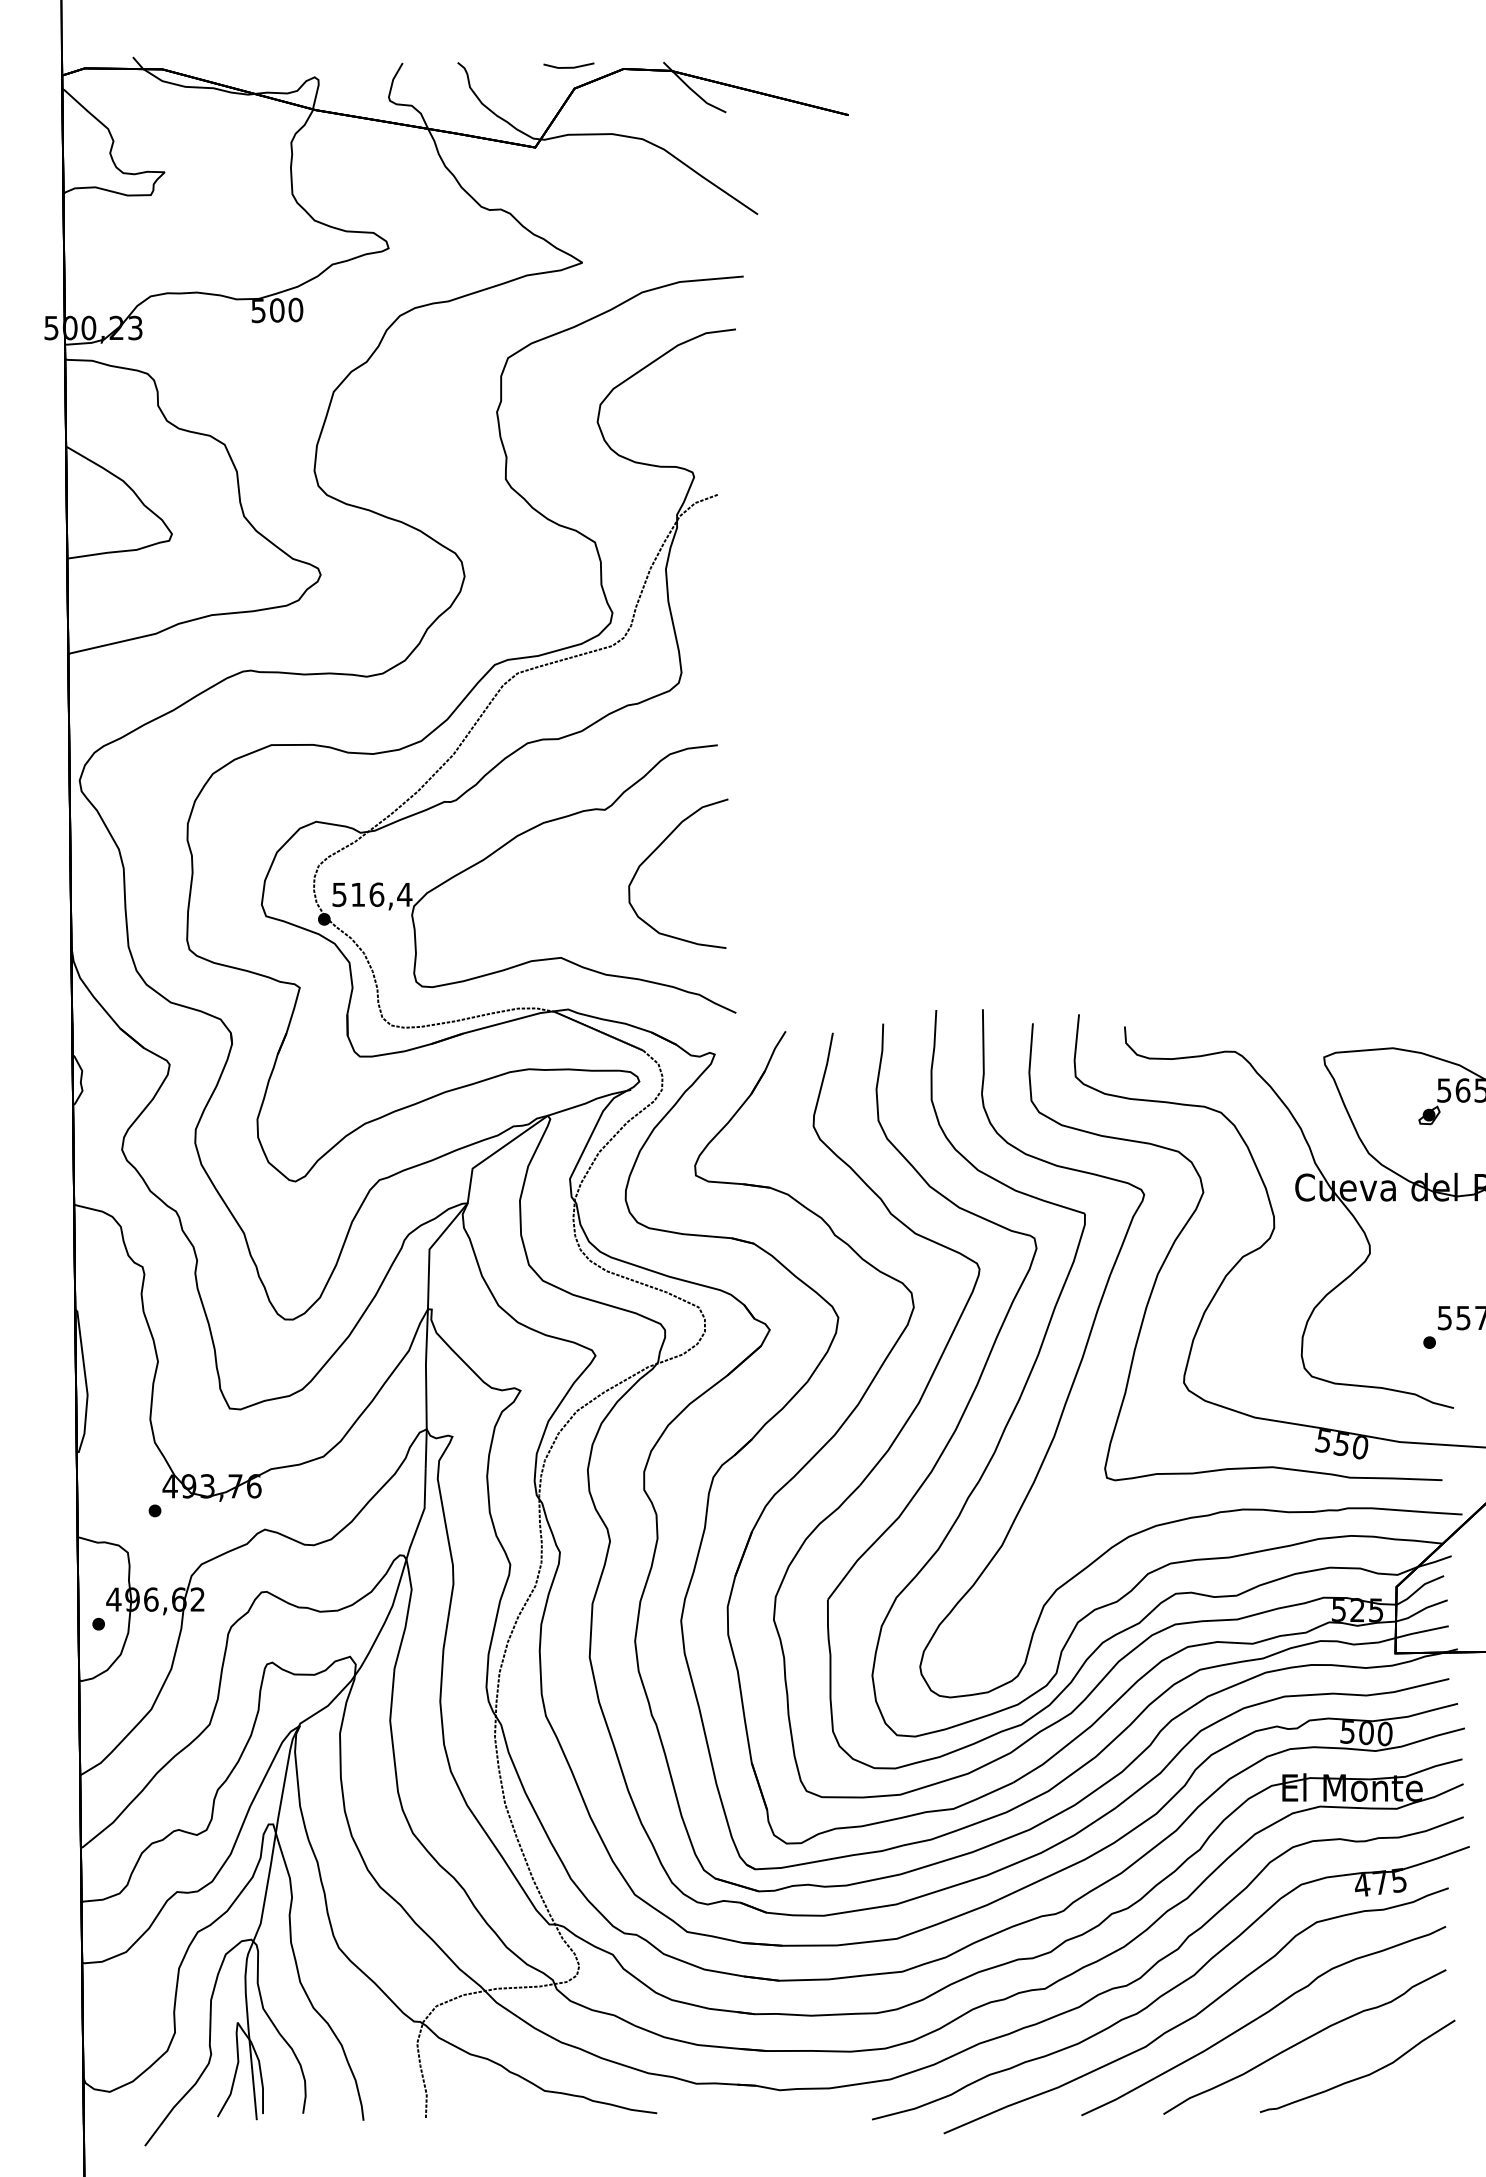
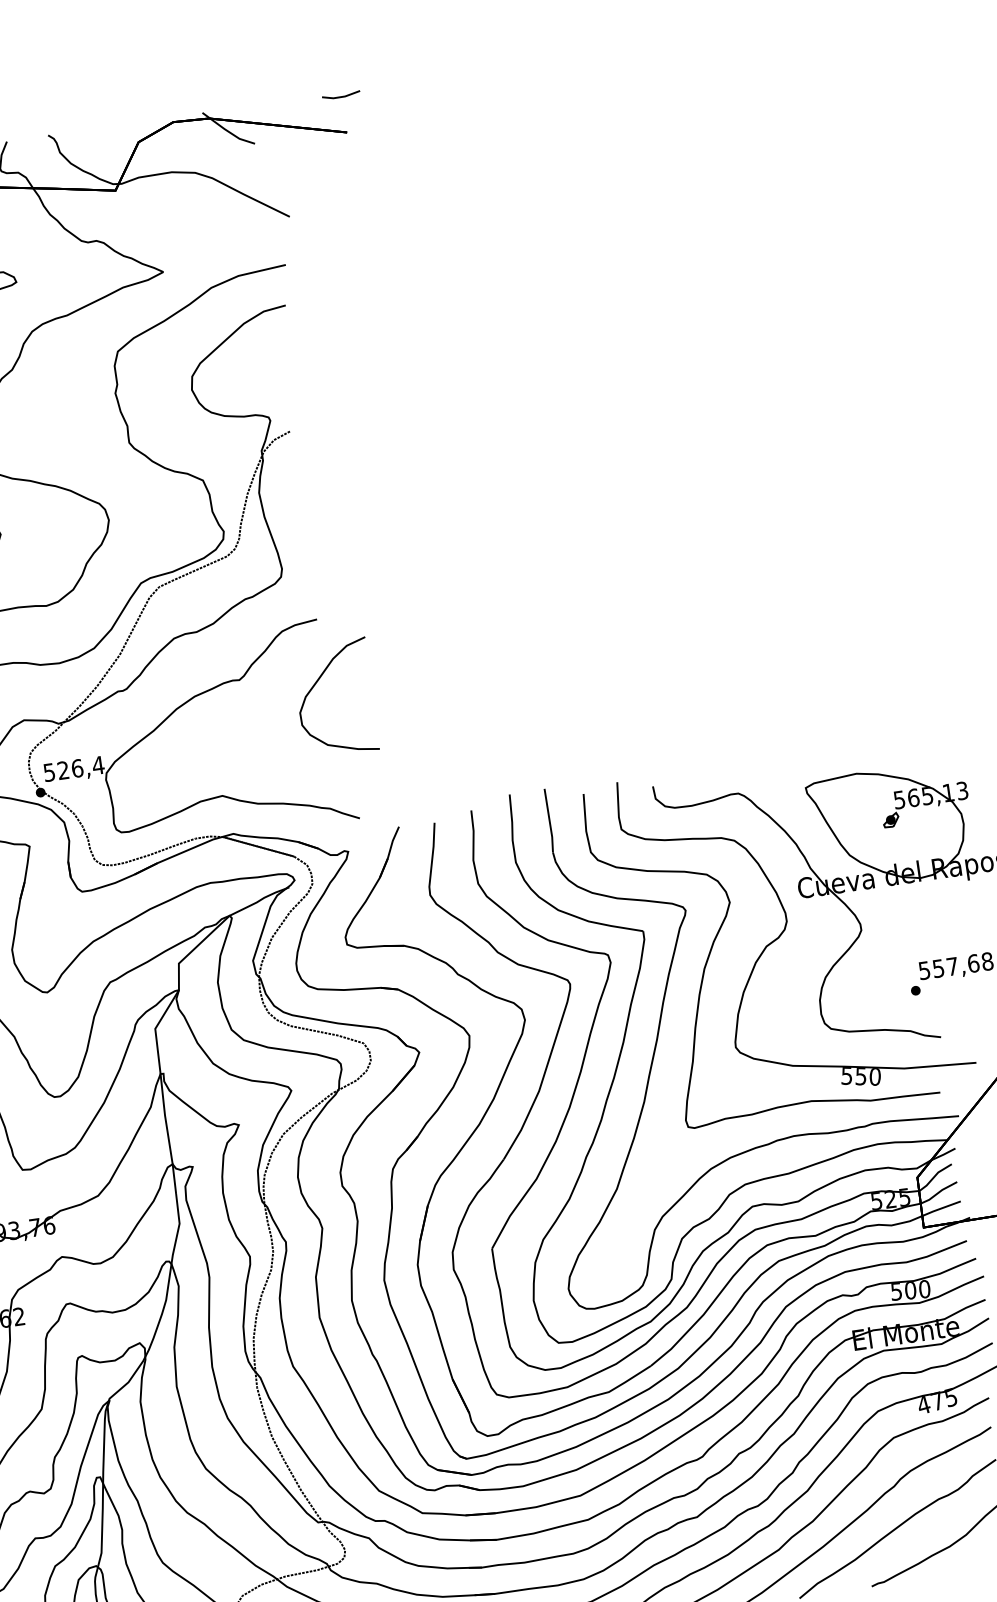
line: (568, 66) -> (341, 96), moved
curve: (656, 850) -> (316, 683), moved
text: (357, 894) -> (62, 770), 516,4 -> 526,4

